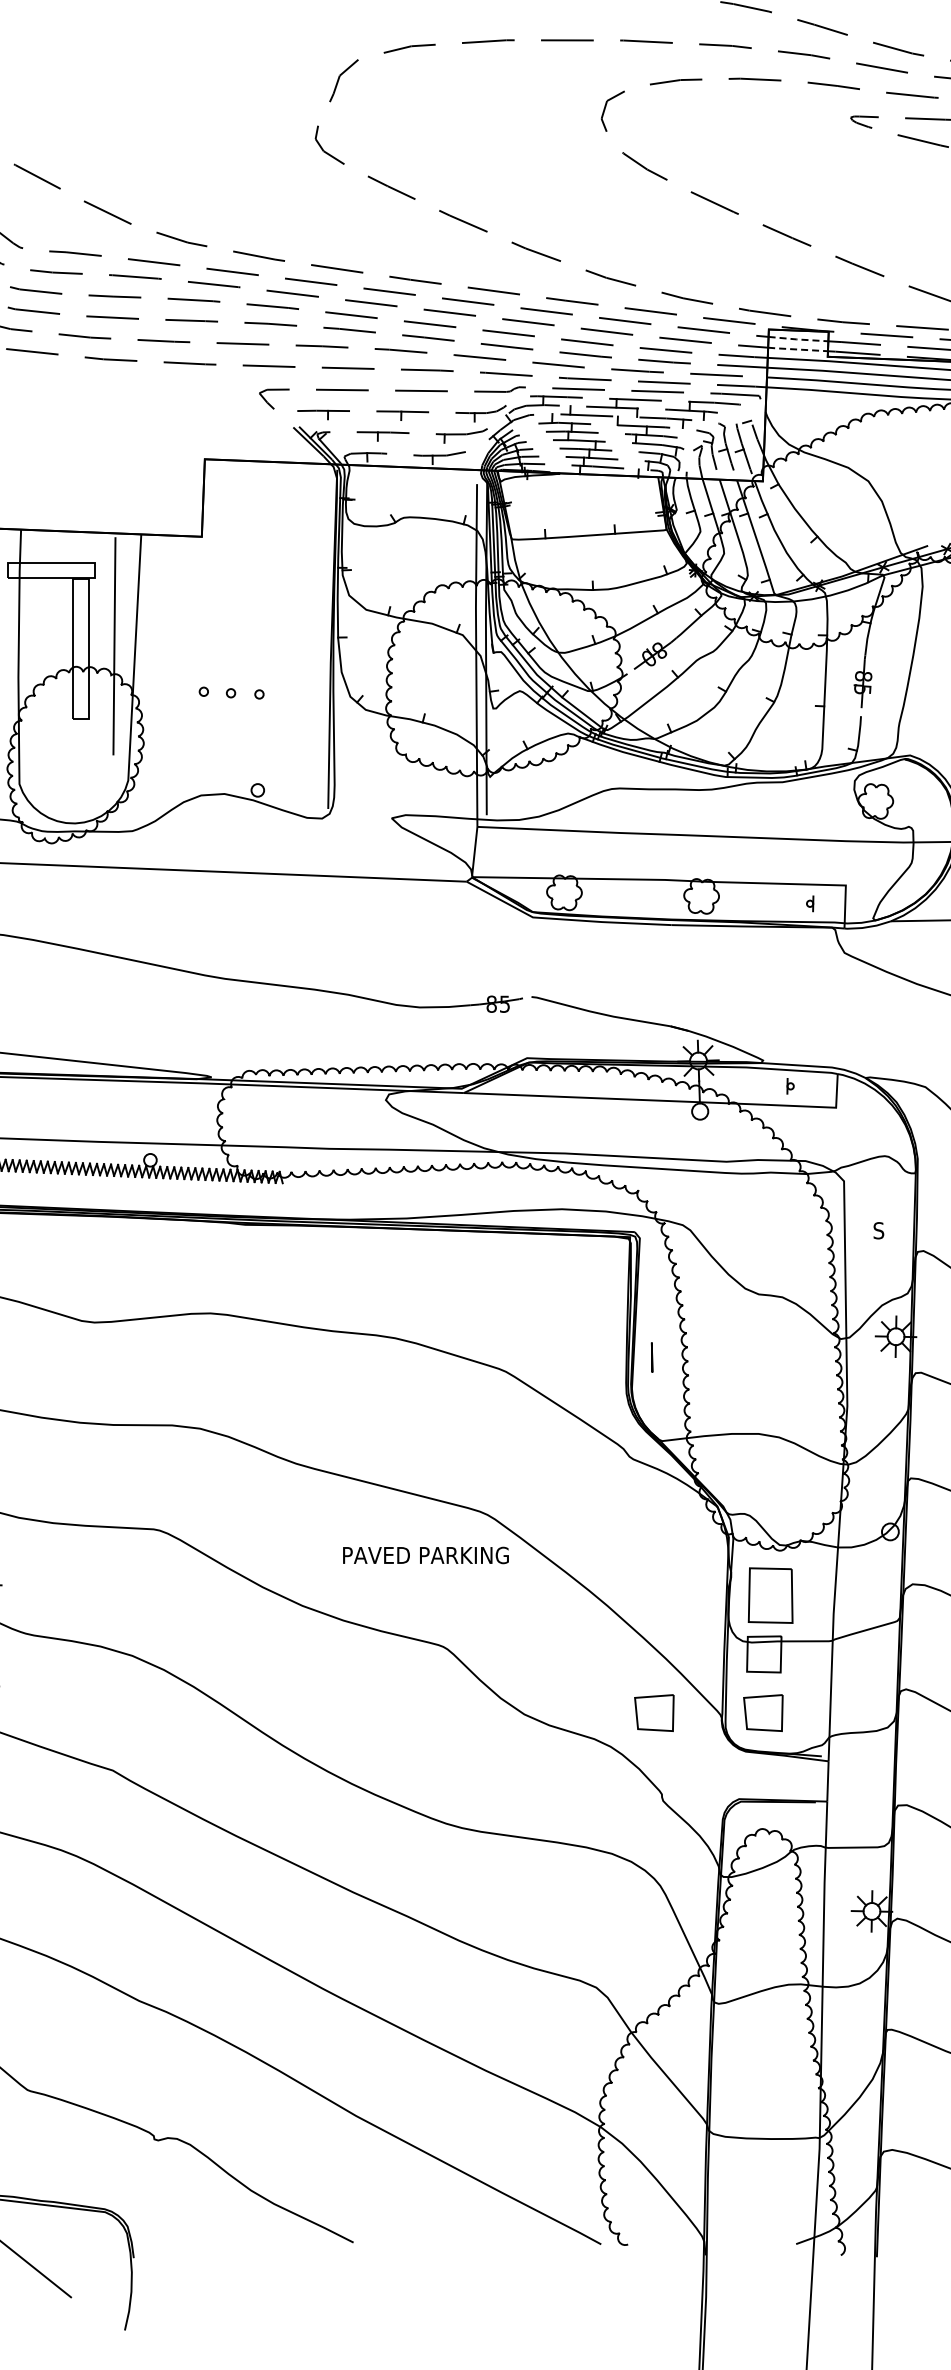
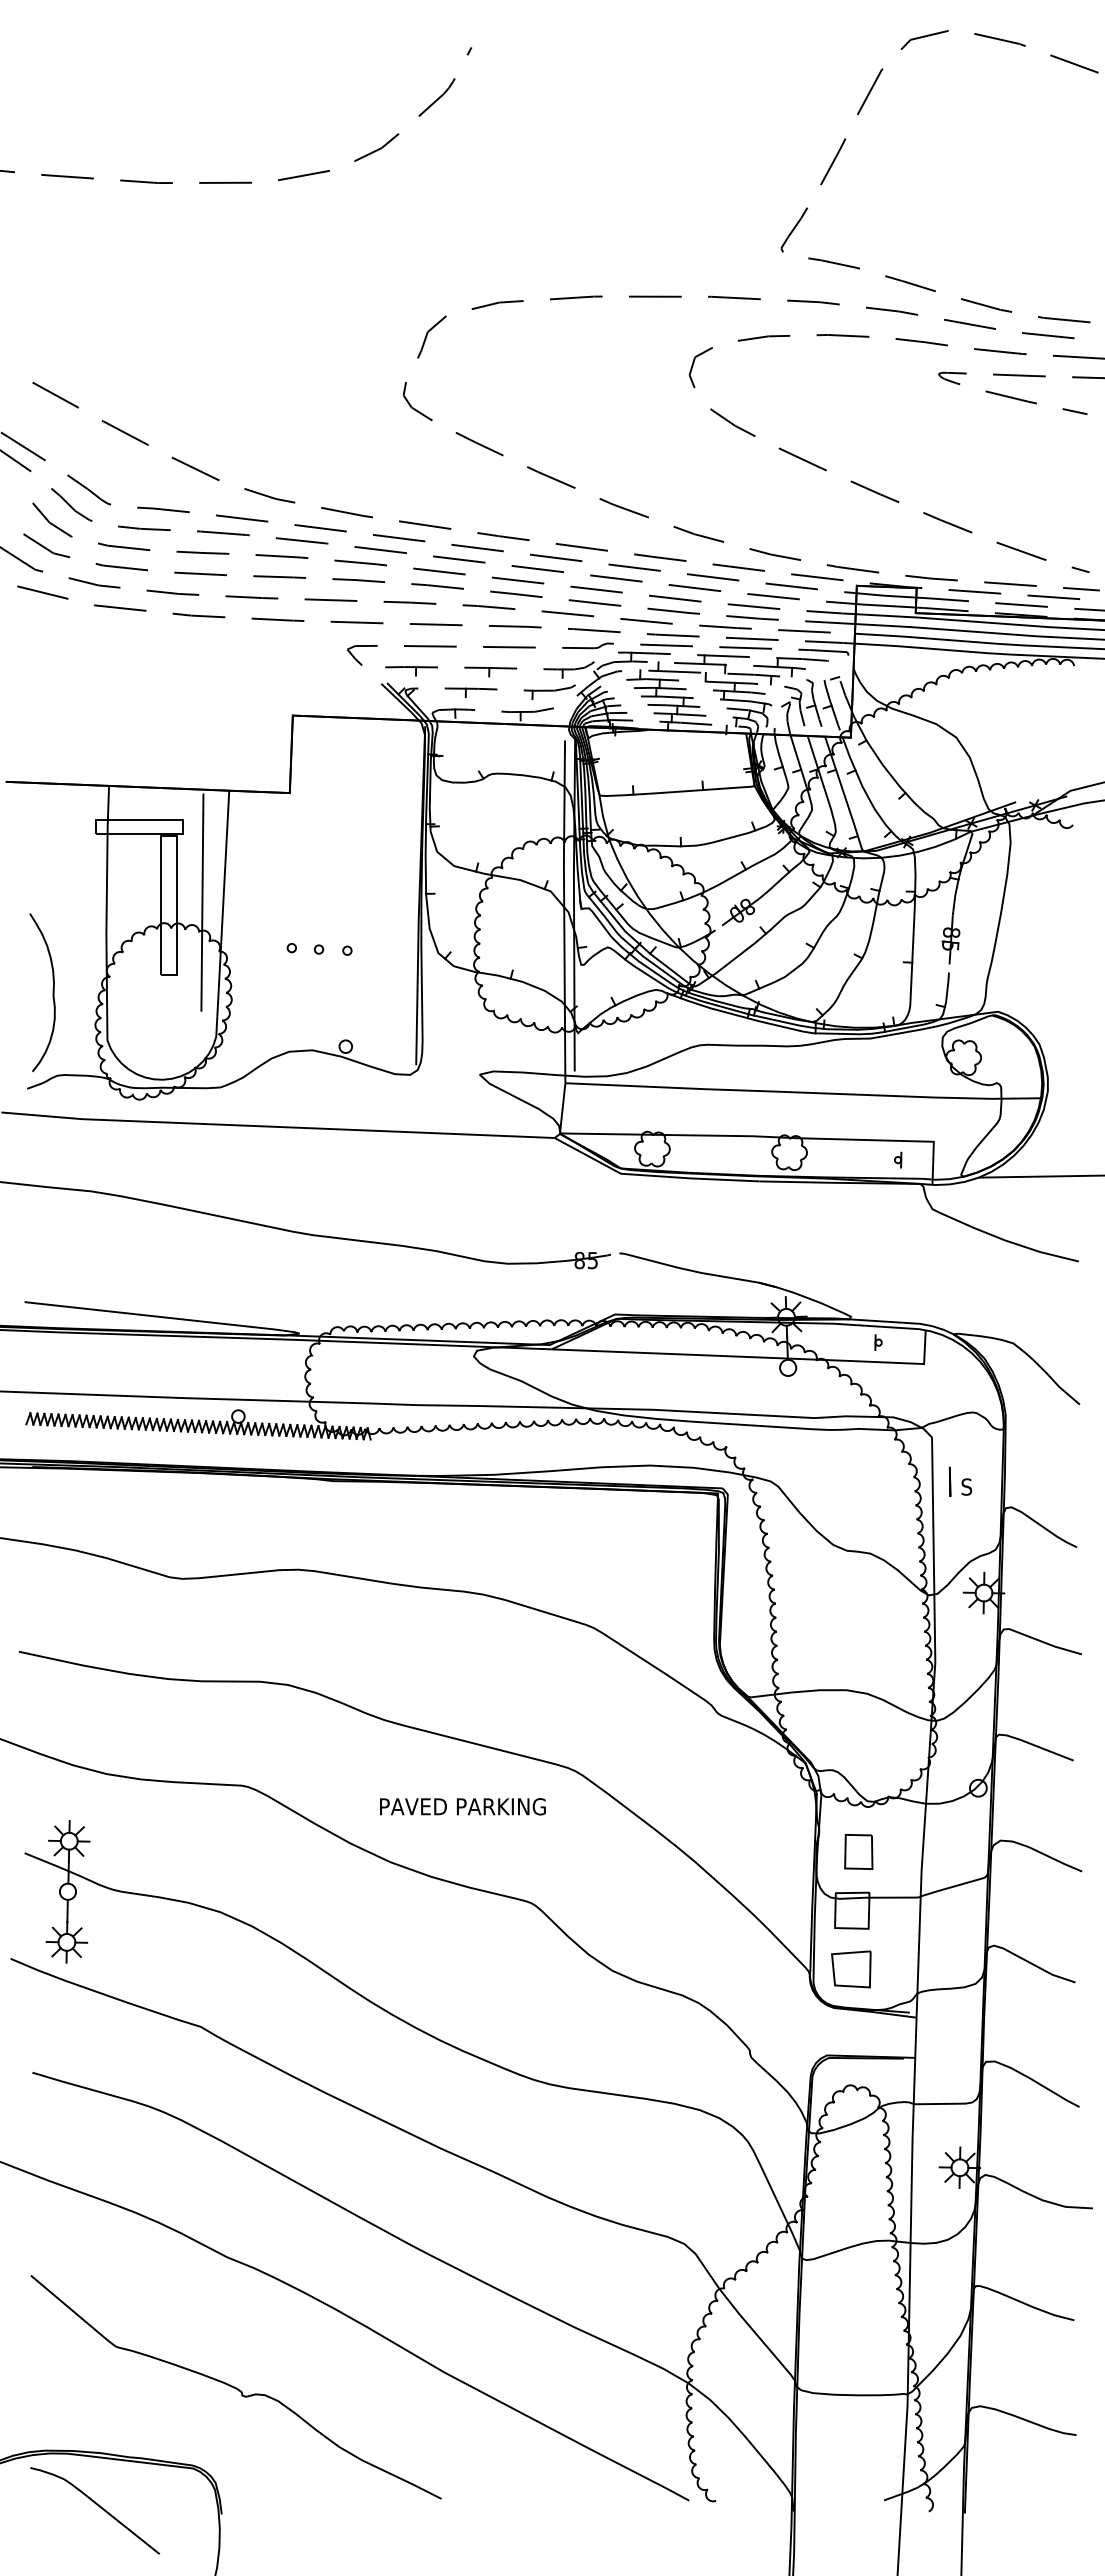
line: (797, 339) -> (885, 595), dashed -> solid
line: (797, 349) -> (885, 605), dashed -> solid
line: (651, 1357) -> (949, 1481), moved
text: (425, 1555) -> (462, 1806), moved
part: (770, 1595) -> (858, 1851), size x0.62
part: (654, 1713) -> (742, 1969), removed

